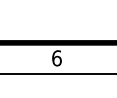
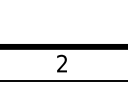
text: (56, 58) -> (61, 63), 6 -> 2

